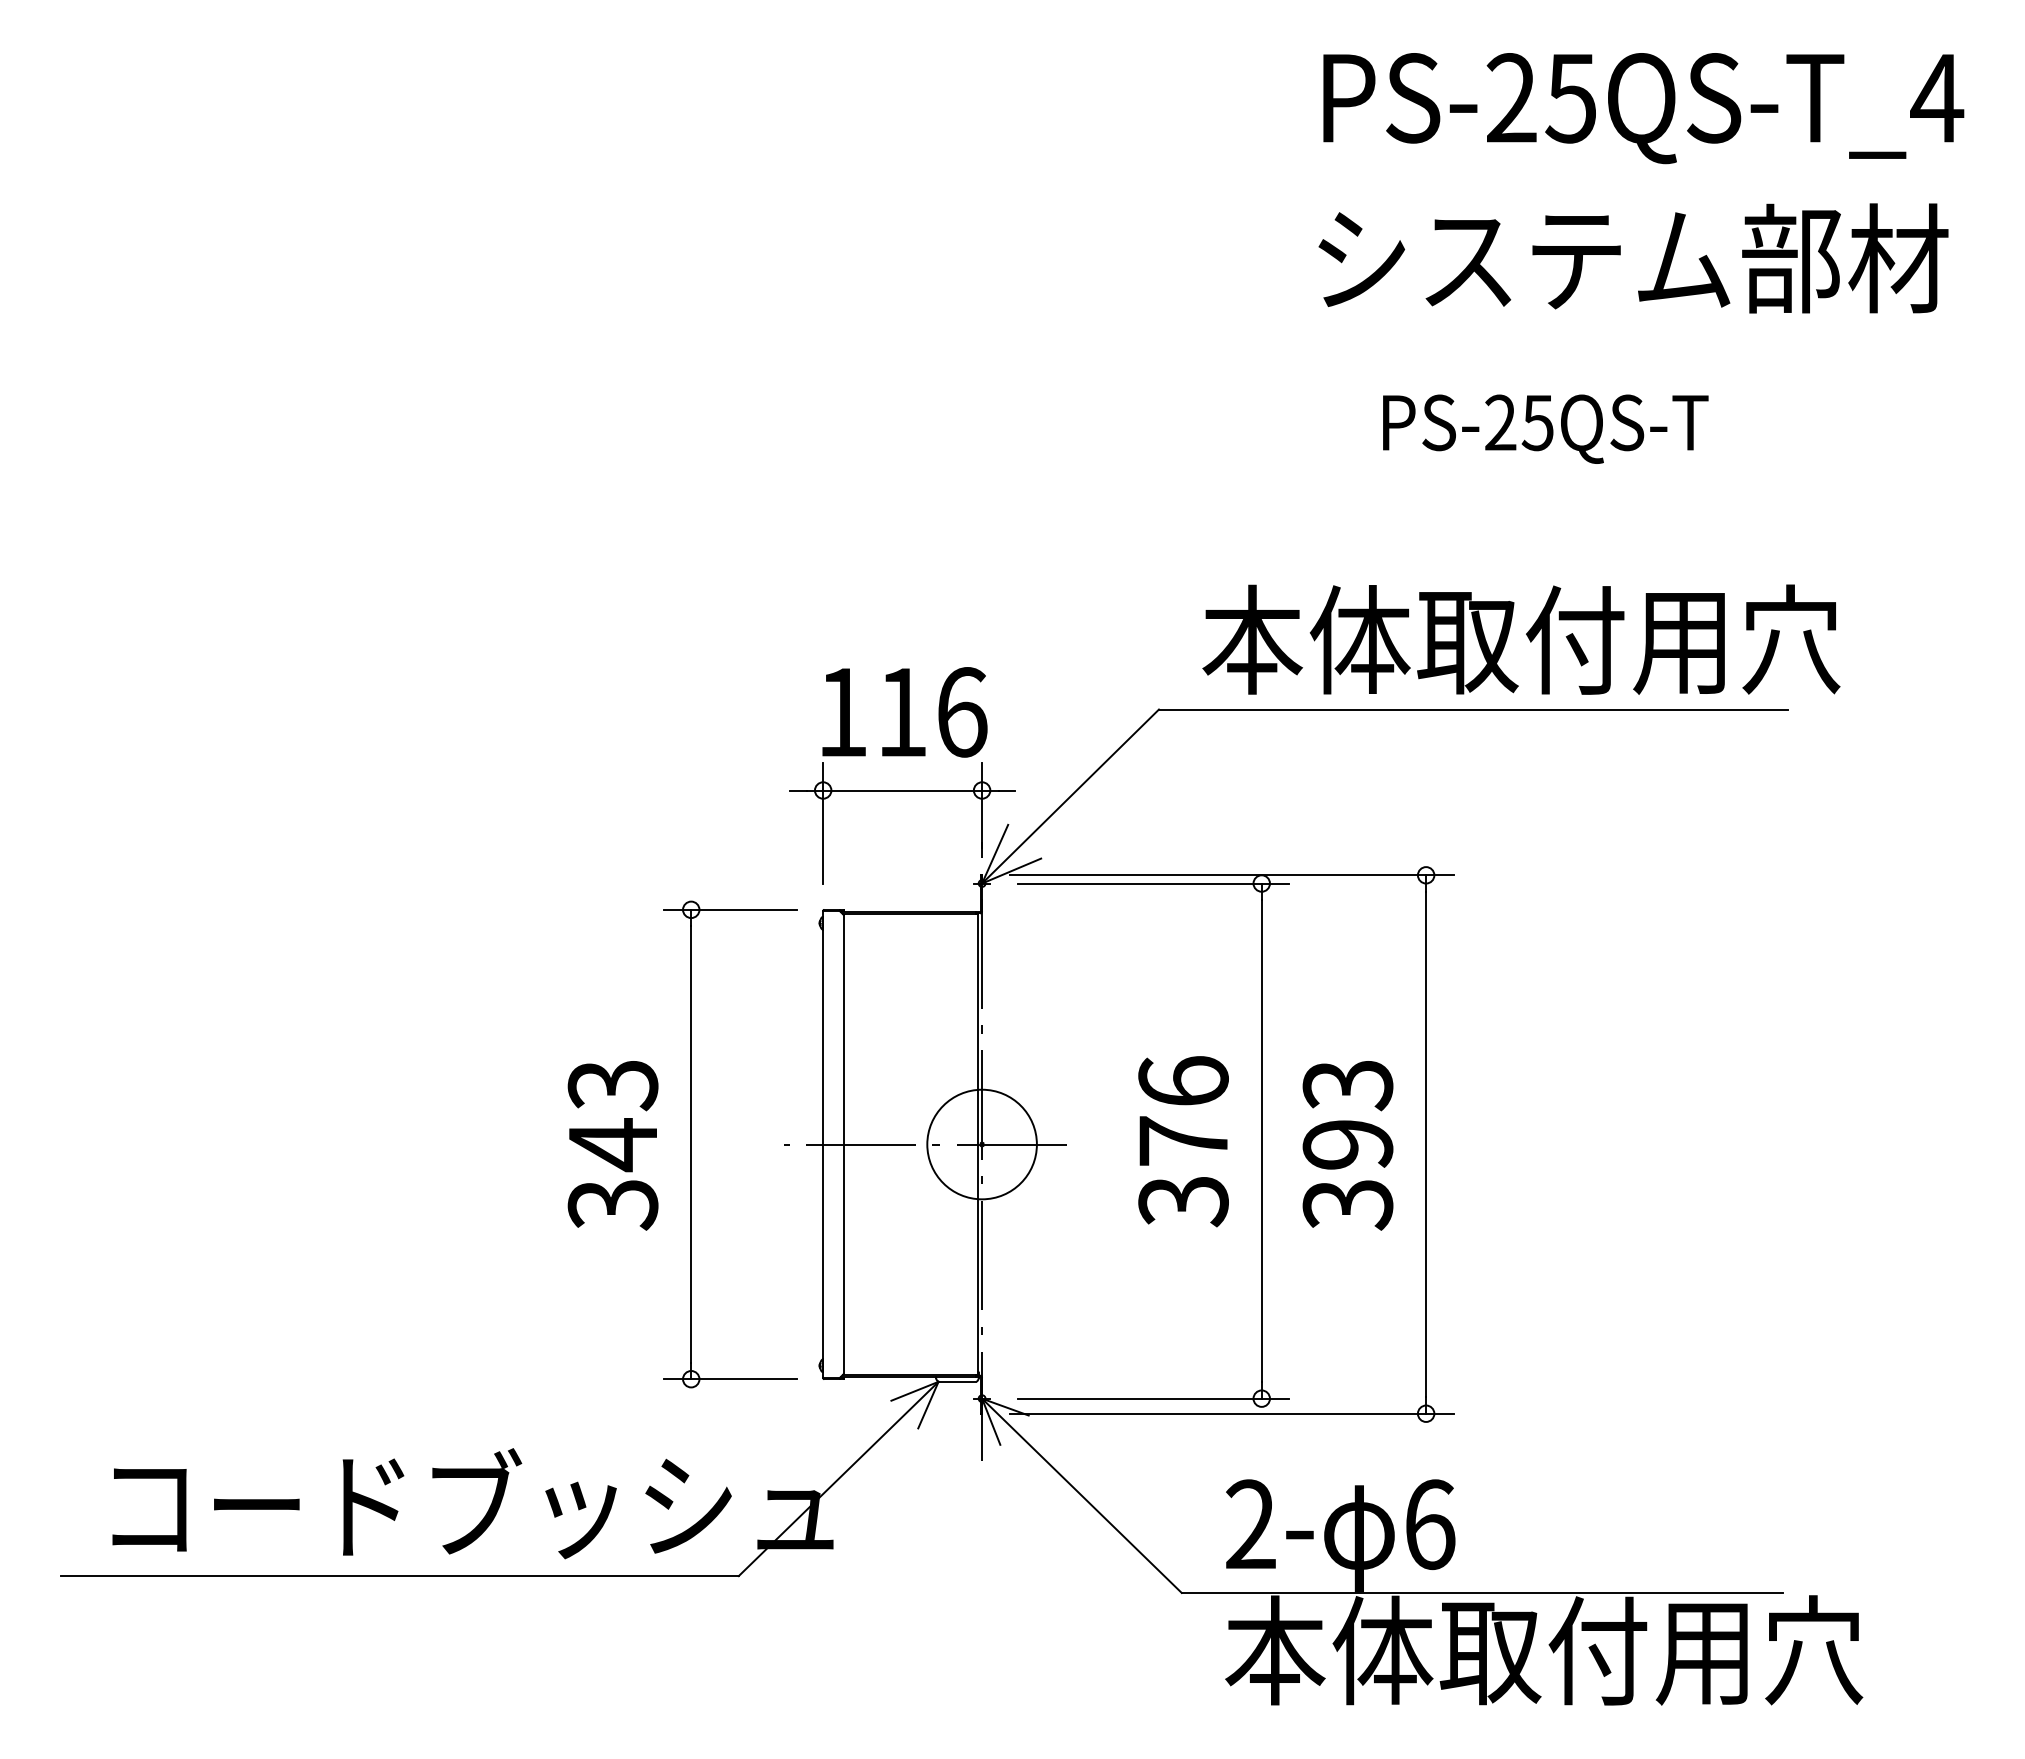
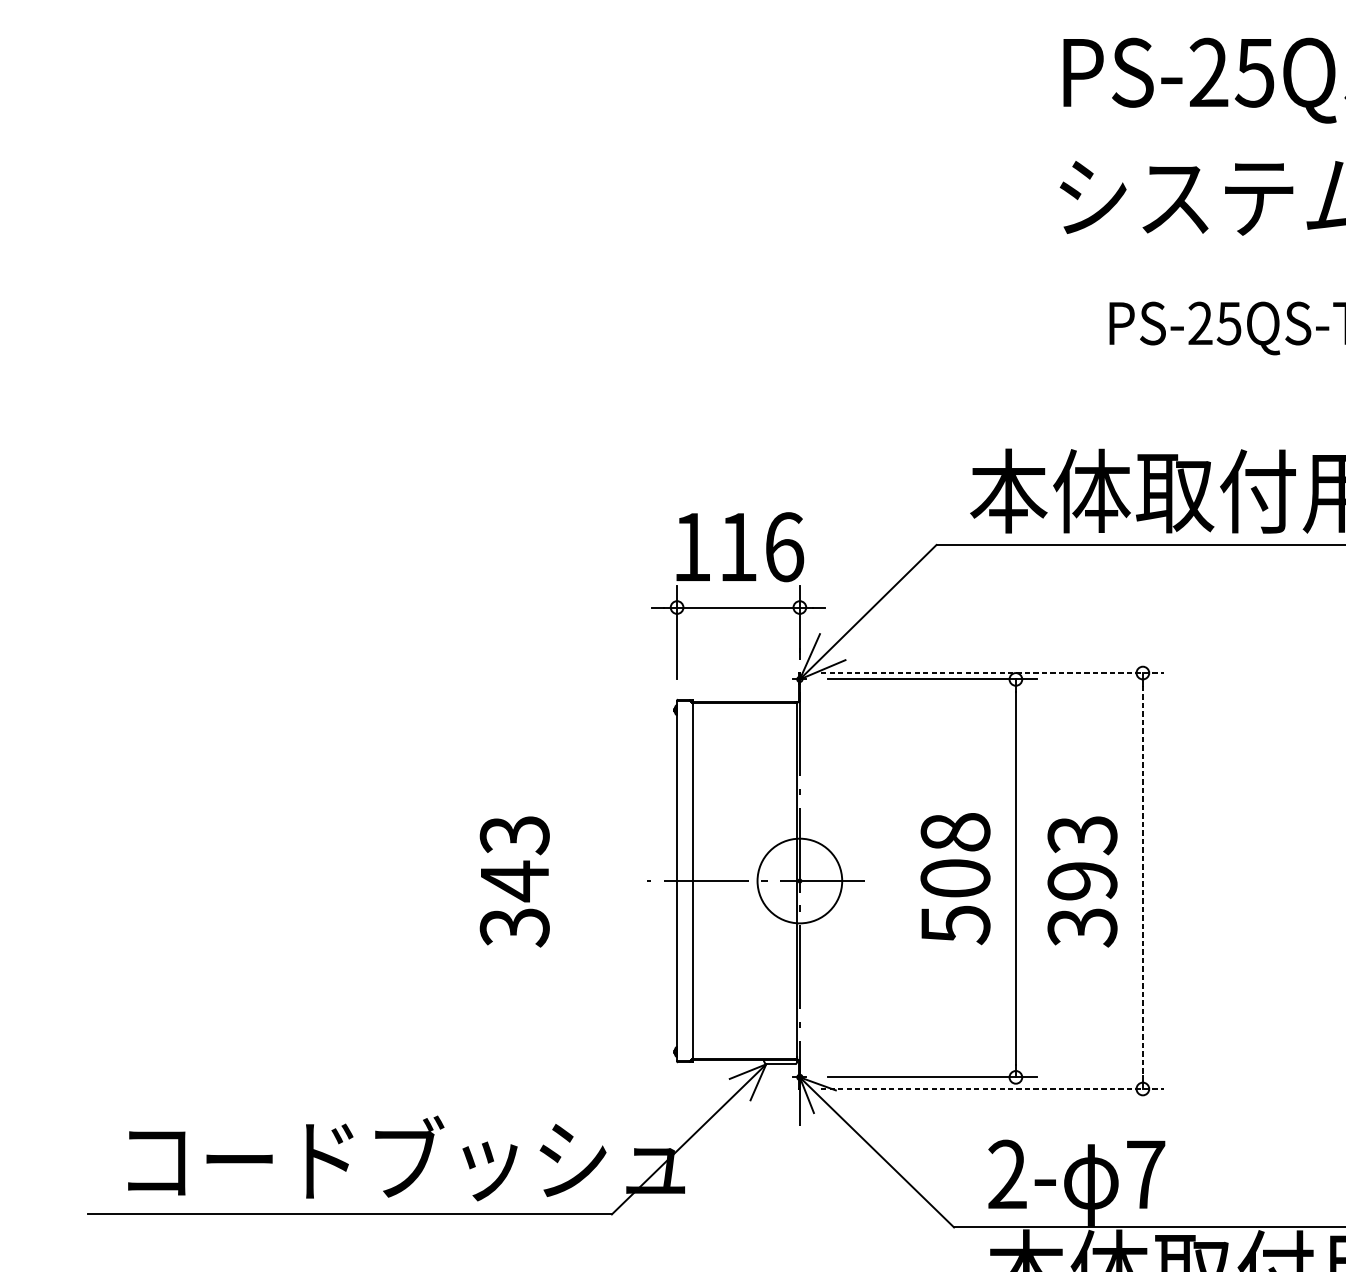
line: (1232, 875) -> (993, 673), solid -> dashed
text: (1183, 1141) -> (955, 878), 376 -> 508
part: (691, 1144) -> (575, 881), removed
line: (1426, 1144) -> (1143, 881), solid -> dashed
line: (1232, 1413) -> (993, 1088), solid -> dashed
text: (1430, 1524) -> (1146, 1174), 6 -> 7

